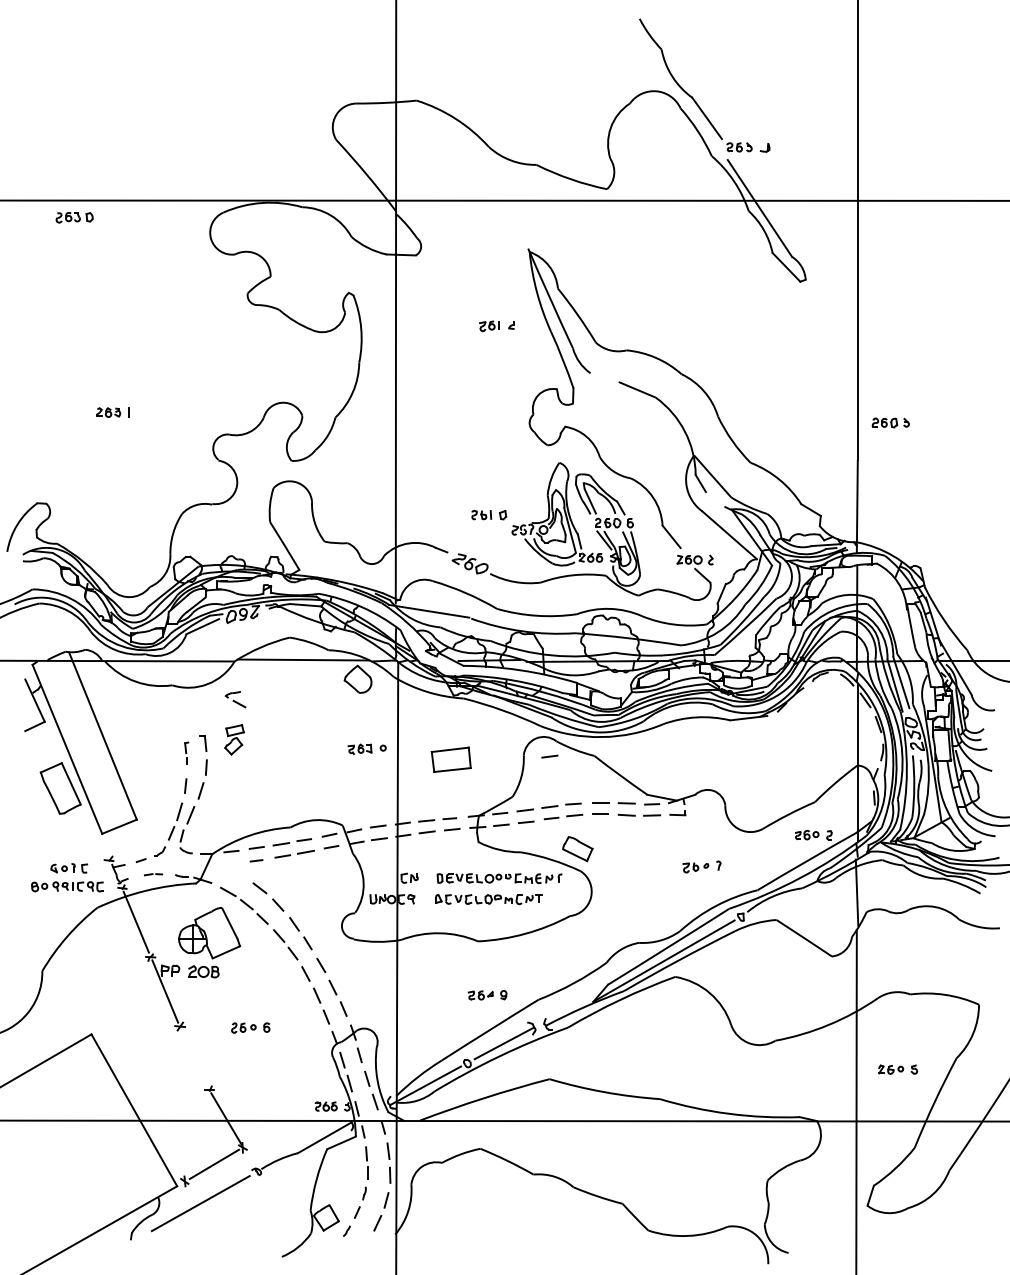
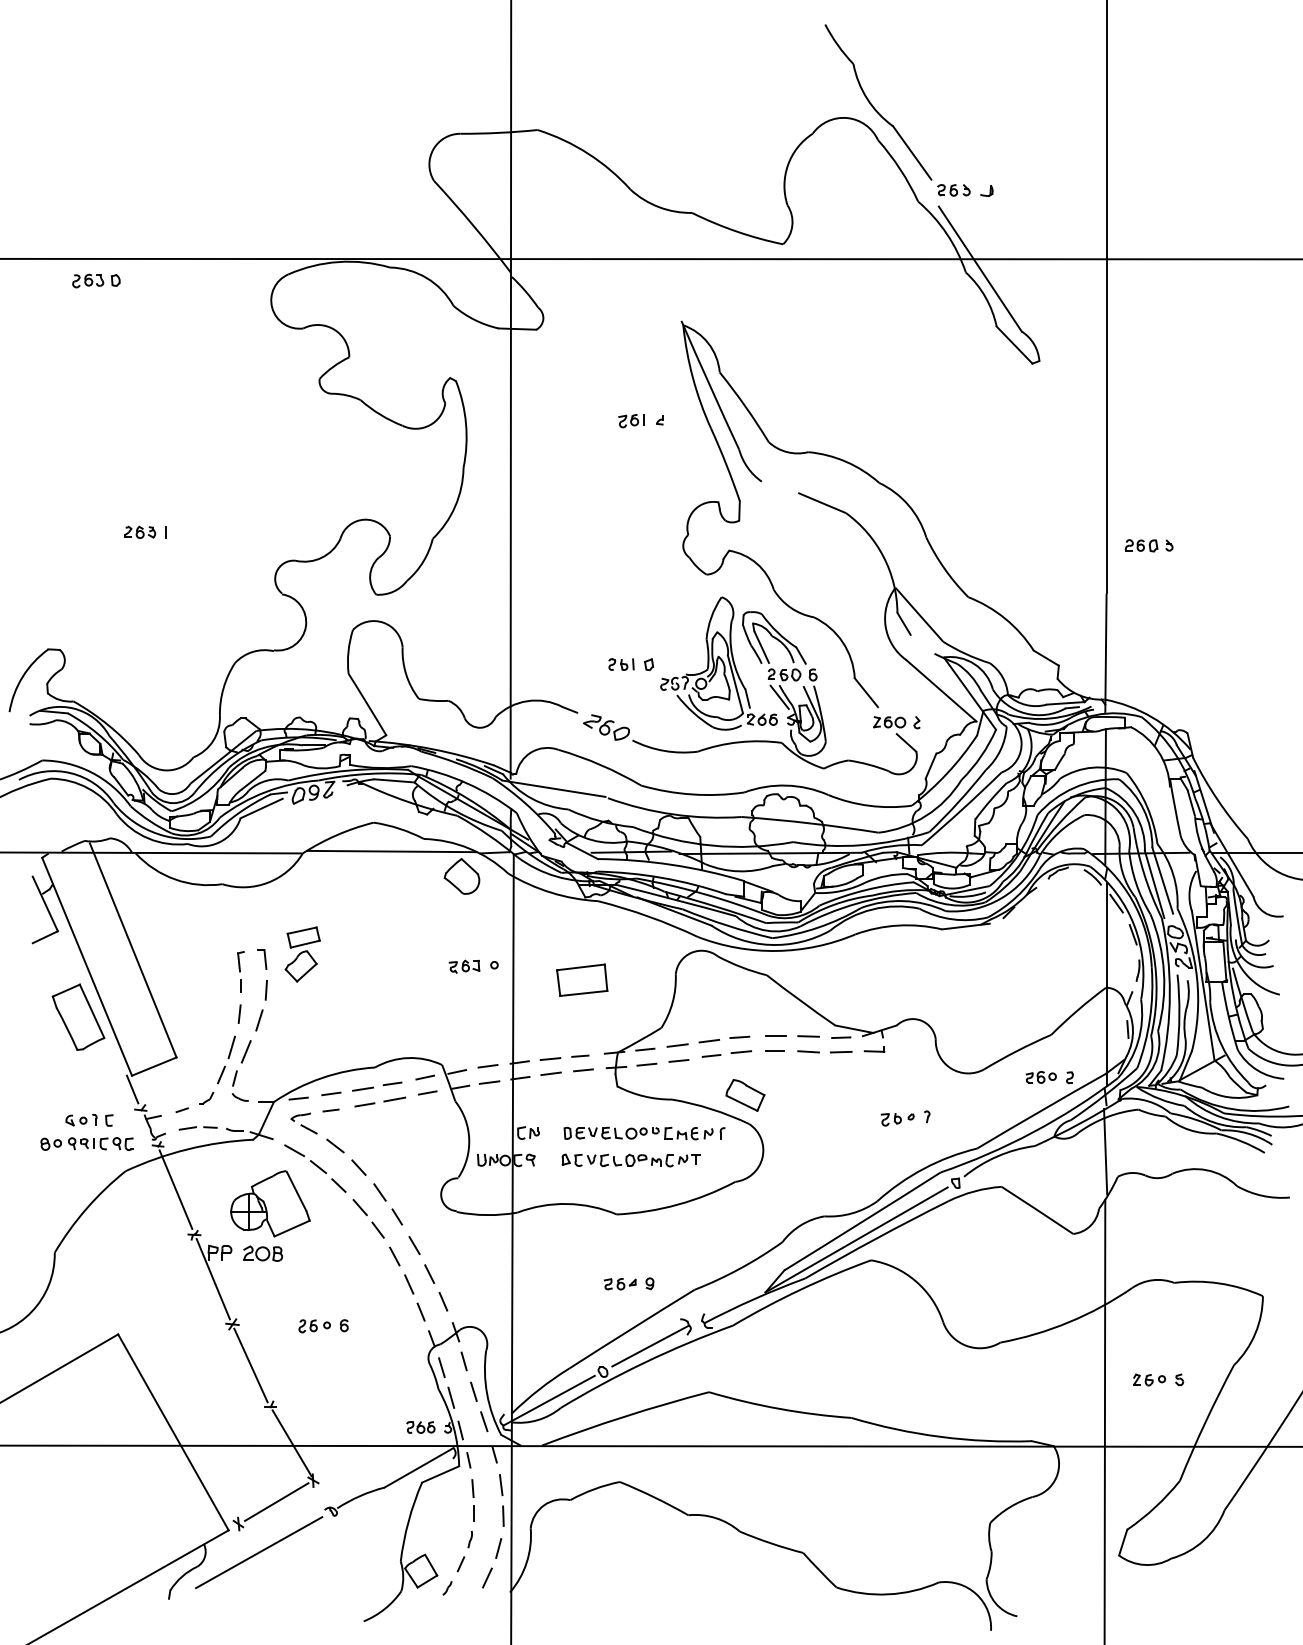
part: (235, 699) -> (303, 1123), moved
part: (234, 739) -> (302, 954), size x1.43
part: (186, 753) -> (240, 971), size x1.43
line: (549, 756) -> (709, 976), removed
line: (102, 844) -> (132, 1089), added
part: (153, 874) -> (197, 1128), size x1.67
line: (194, 1058) -> (250, 1365), added

